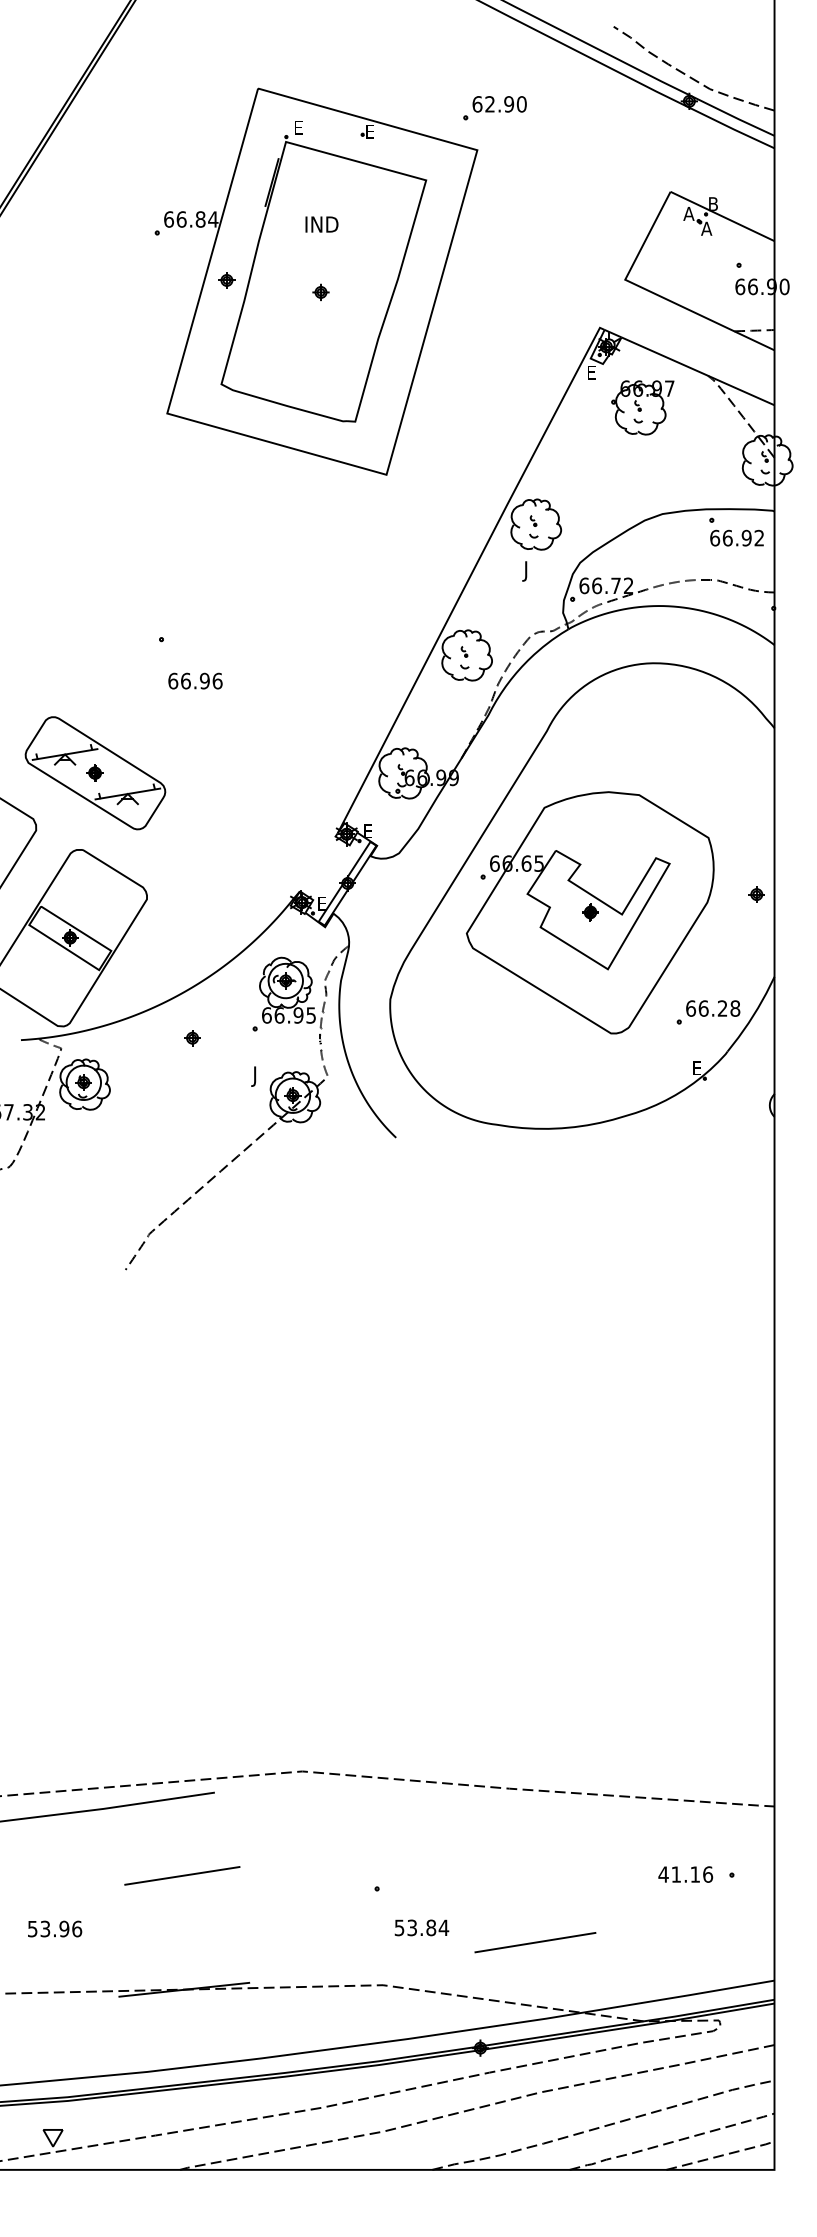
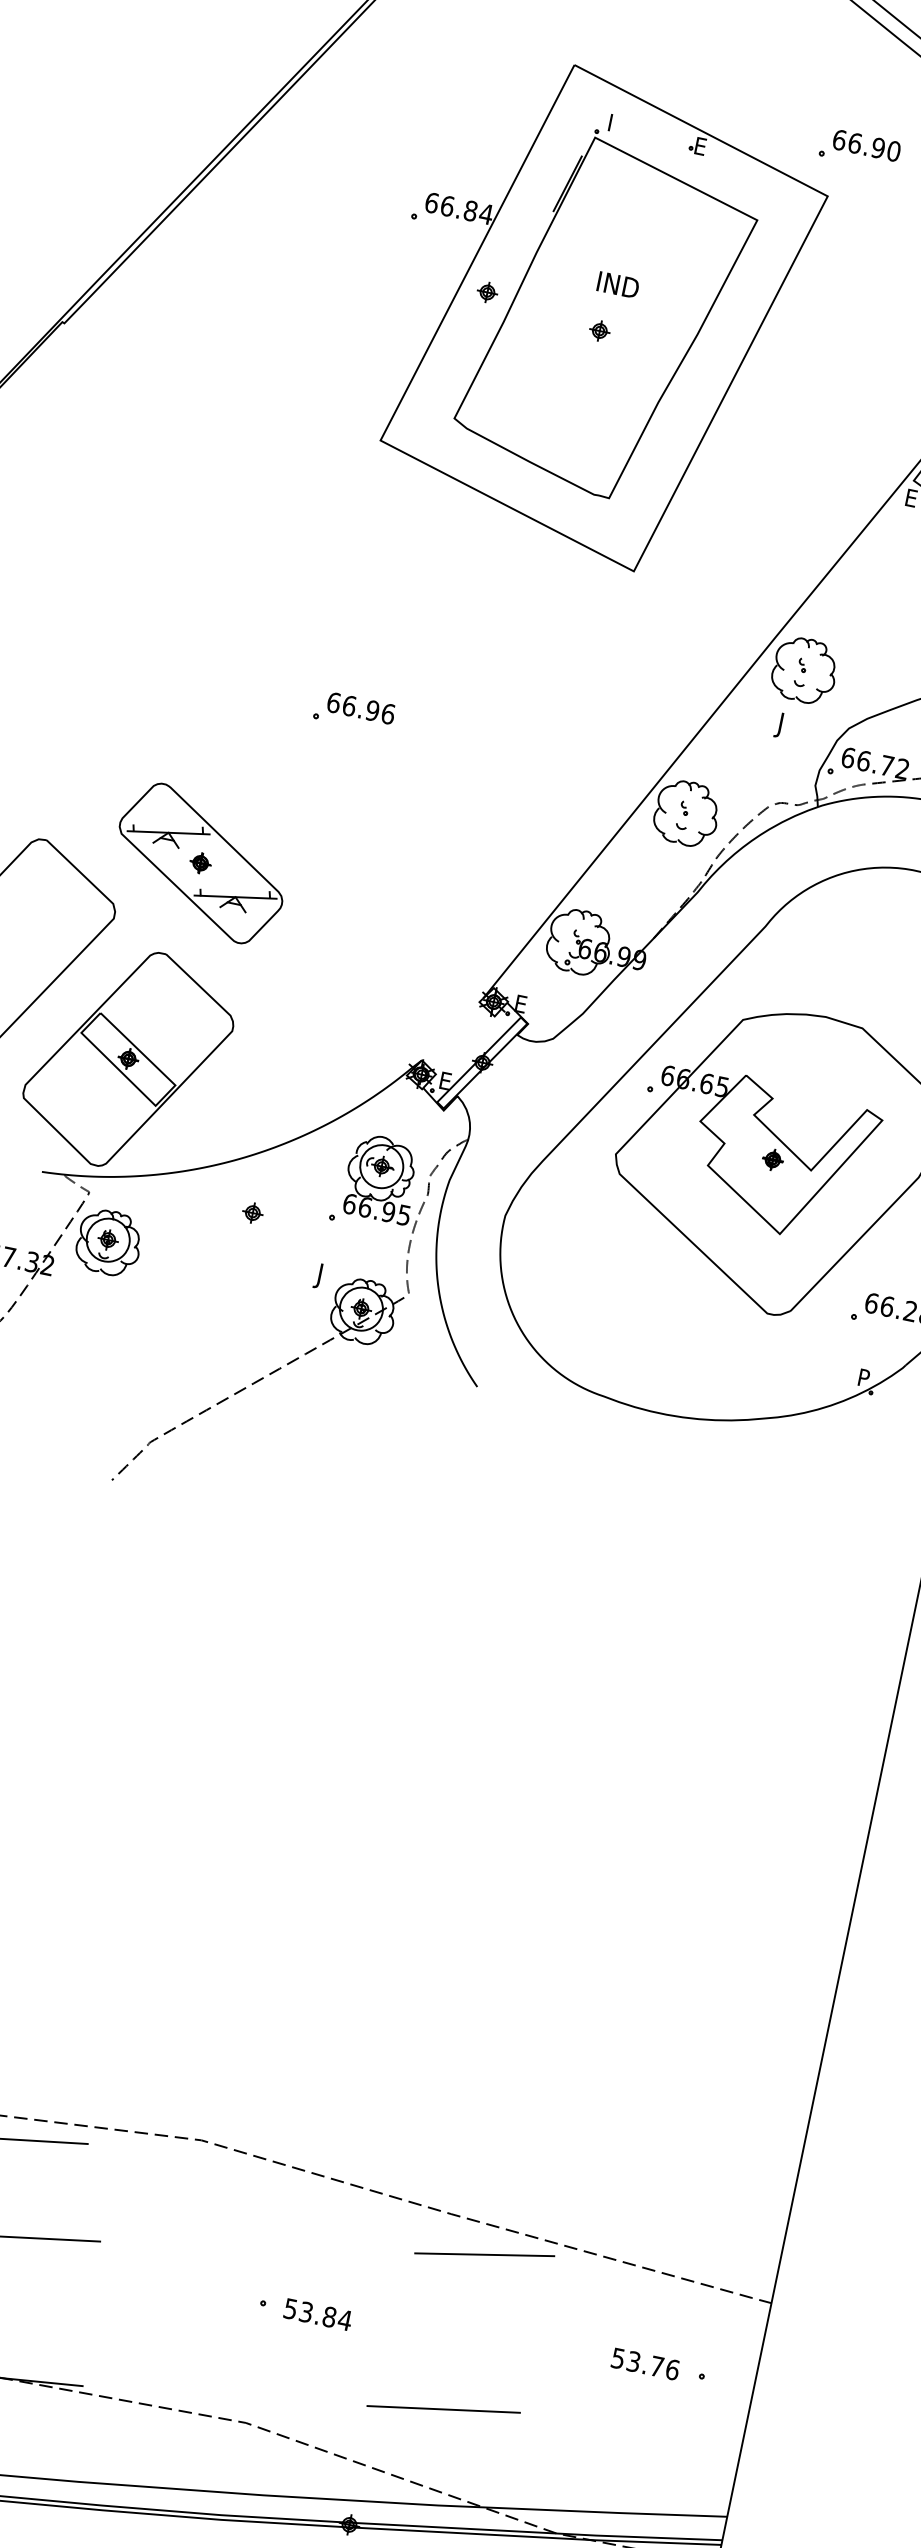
text: (490, 104) -> (855, 143), 62.90 -> 66.90
text: (299, 127) -> (615, 123), E -> I
text: (321, 224) -> (617, 284), moved
text: (195, 680) -> (361, 707), moved
text: (697, 1068) -> (864, 1378), E -> P
line: (542, 1815) -> (484, 2255), added
text: (678, 1874) -> (636, 2362), 41.16 -> 53.76
text: (421, 1927) -> (317, 2314), moved

